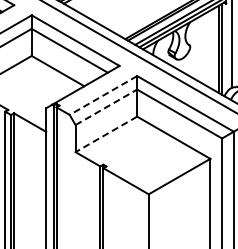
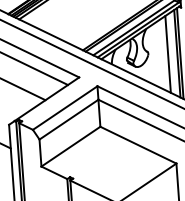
line: (209, 48) -> (167, 53), added
line: (103, 95) -> (65, 108), dashed -> solid
line: (106, 107) -> (69, 119), dashed -> solid
line: (106, 134) -> (71, 146), dashed -> solid

